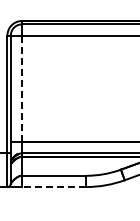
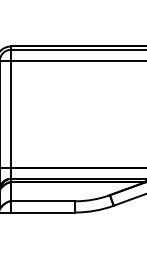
line: (22, 89) -> (11, 114), dashed -> solid
line: (53, 187) -> (42, 212), dashed -> solid

